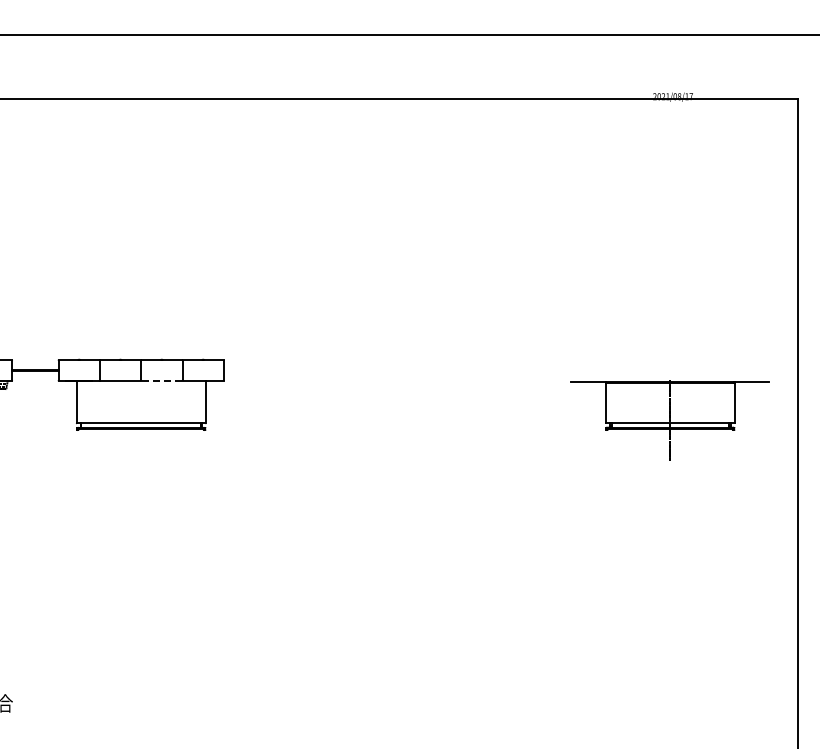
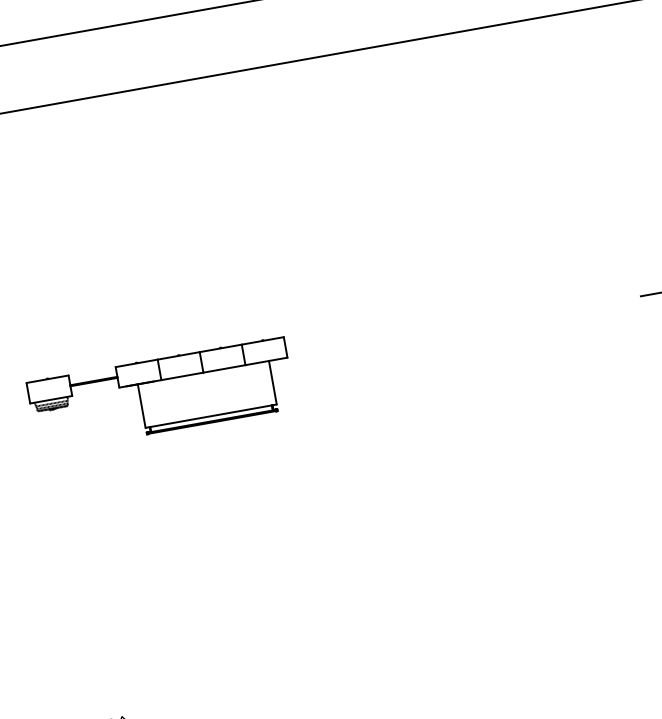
line: (161, 380) -> (224, 368), dashed -> solid

